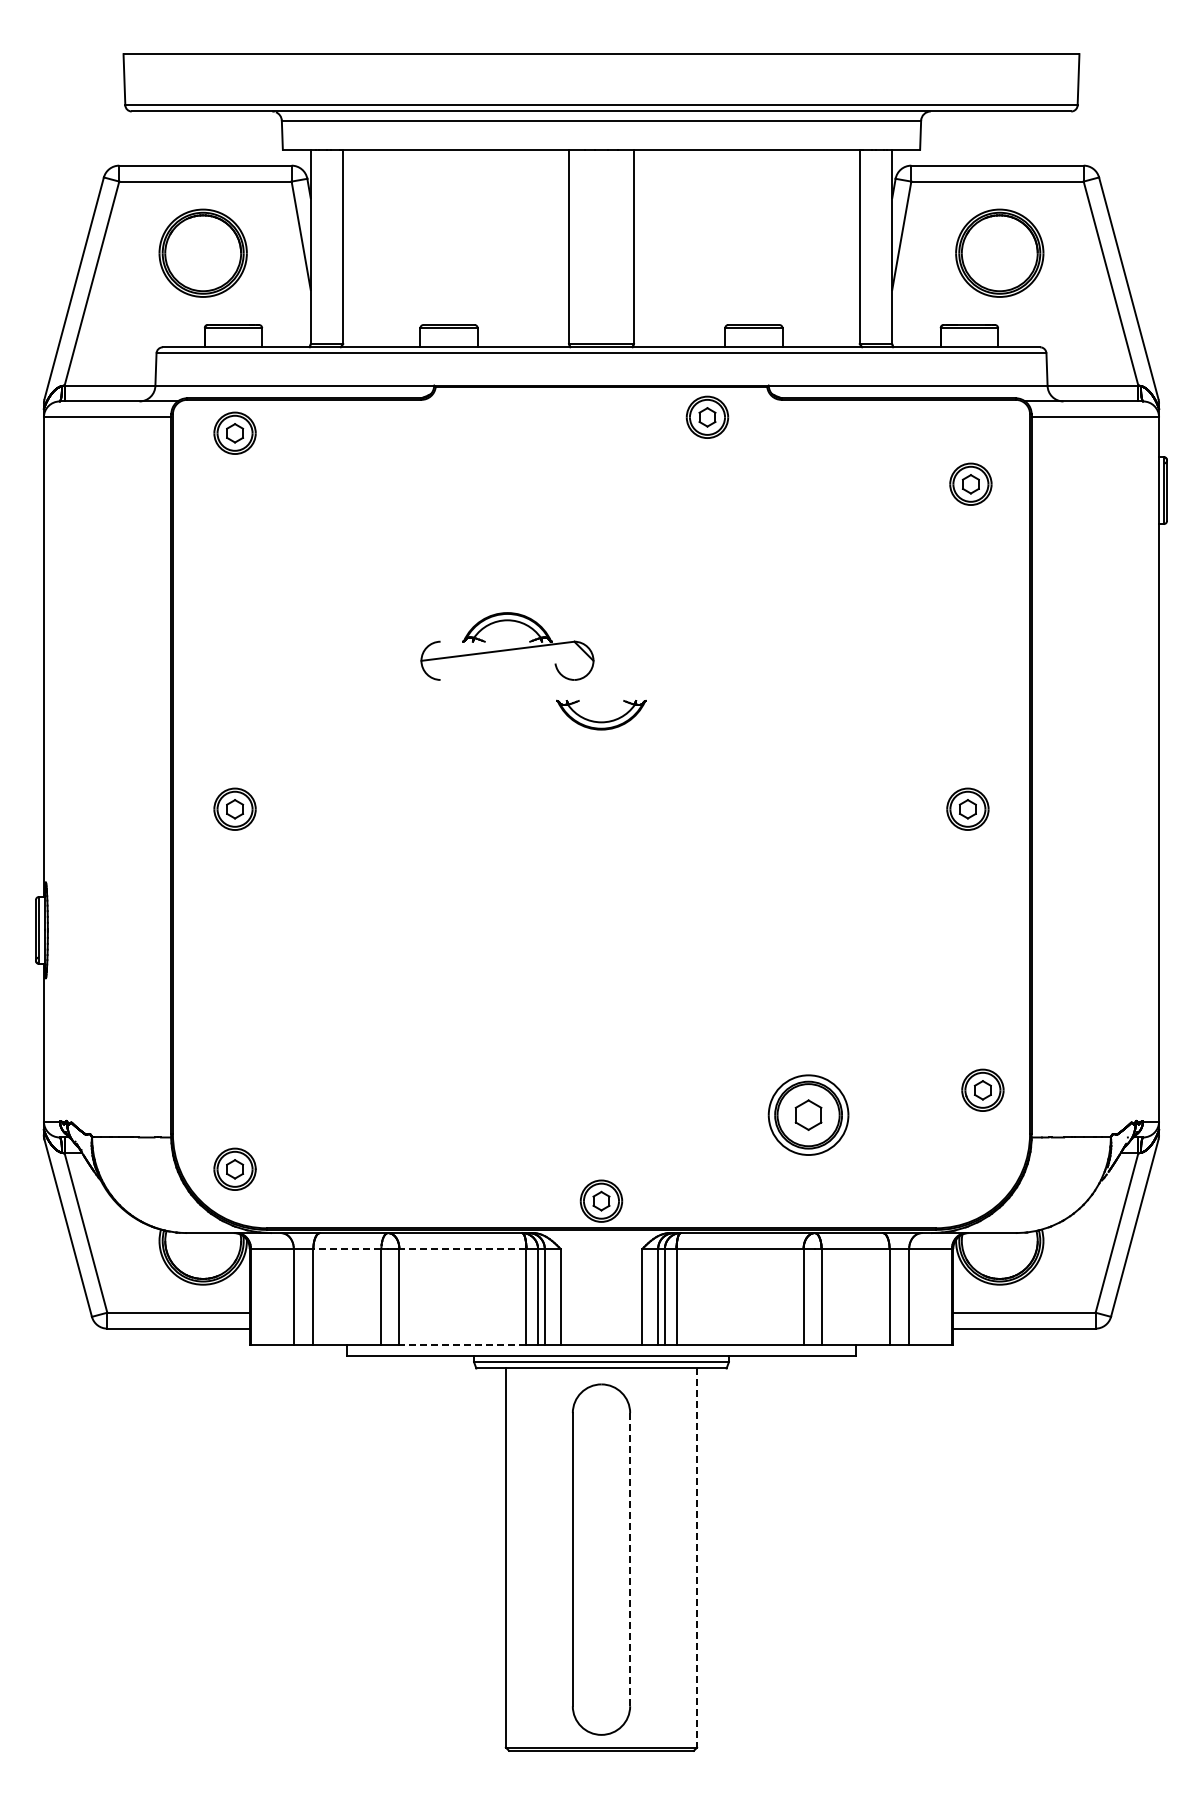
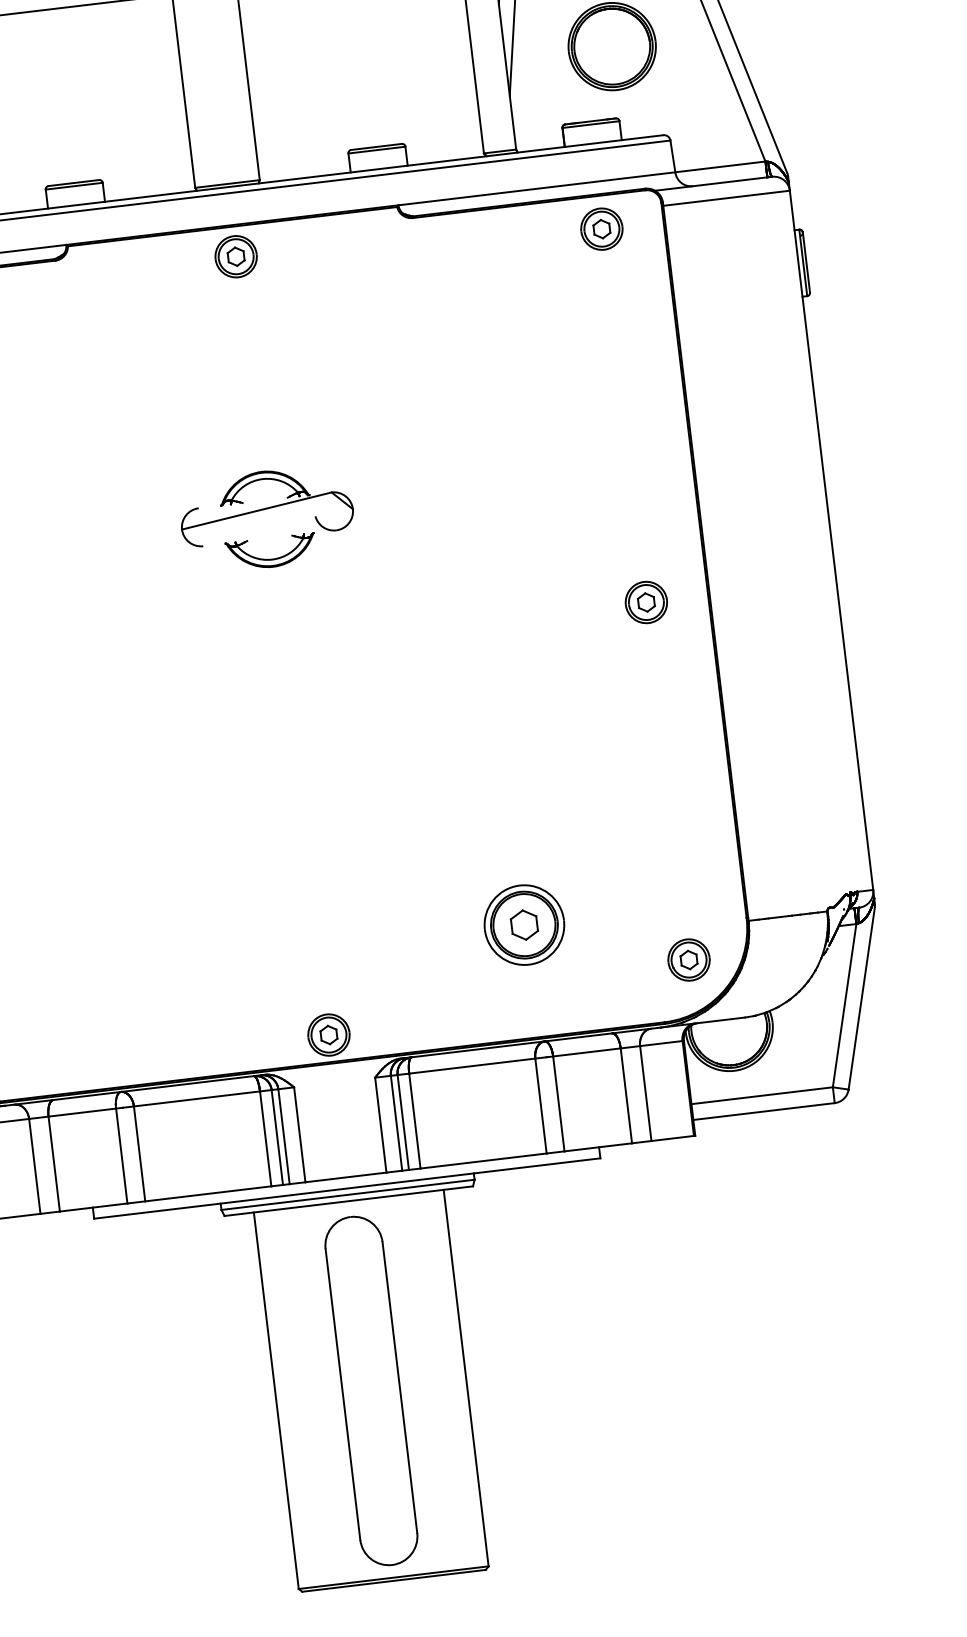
part: (707, 416) -> (236, 255), moved
part: (970, 483) -> (601, 228), moved
part: (507, 646) -> (265, 505), moved
part: (982, 1089) -> (688, 959), moved
line: (346, 1249) -> (81, 1113), dashed -> solid
line: (462, 1249) -> (196, 1099), dashed -> solid
line: (462, 1344) -> (207, 1193), dashed -> solid
line: (697, 1558) -> (466, 1378), dashed -> solid
line: (630, 1559) -> (400, 1387), dashed -> solid

